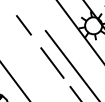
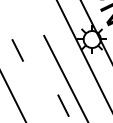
line: (23, 25) -> (17, 50), moved
line: (51, 62) -> (44, 68), removed

